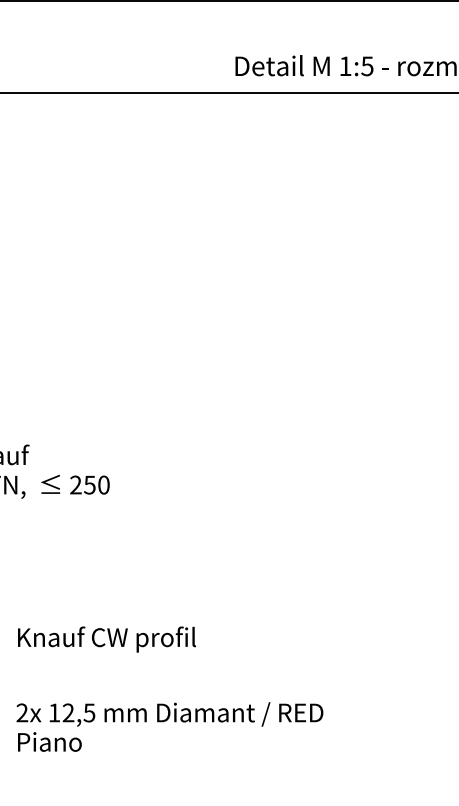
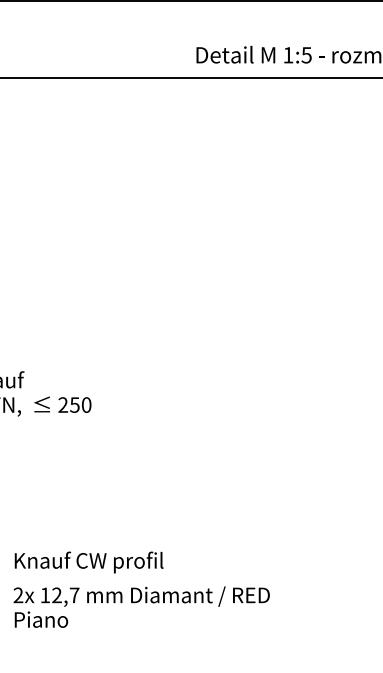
text: (106, 639) -> (88, 562), moved
text: (89, 712) -> (74, 595), 12,5 -> 12,7

